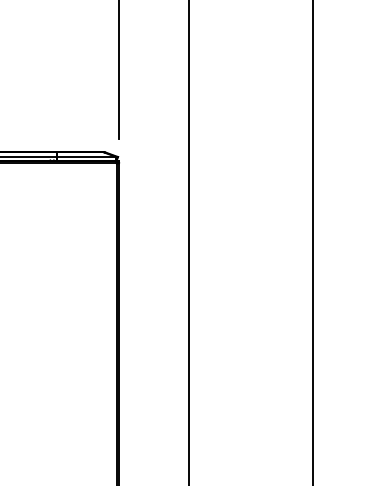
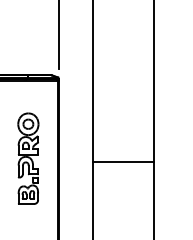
part: (57, 320) -> (28, 158), added
line: (250, 329) -> (123, 162), added

